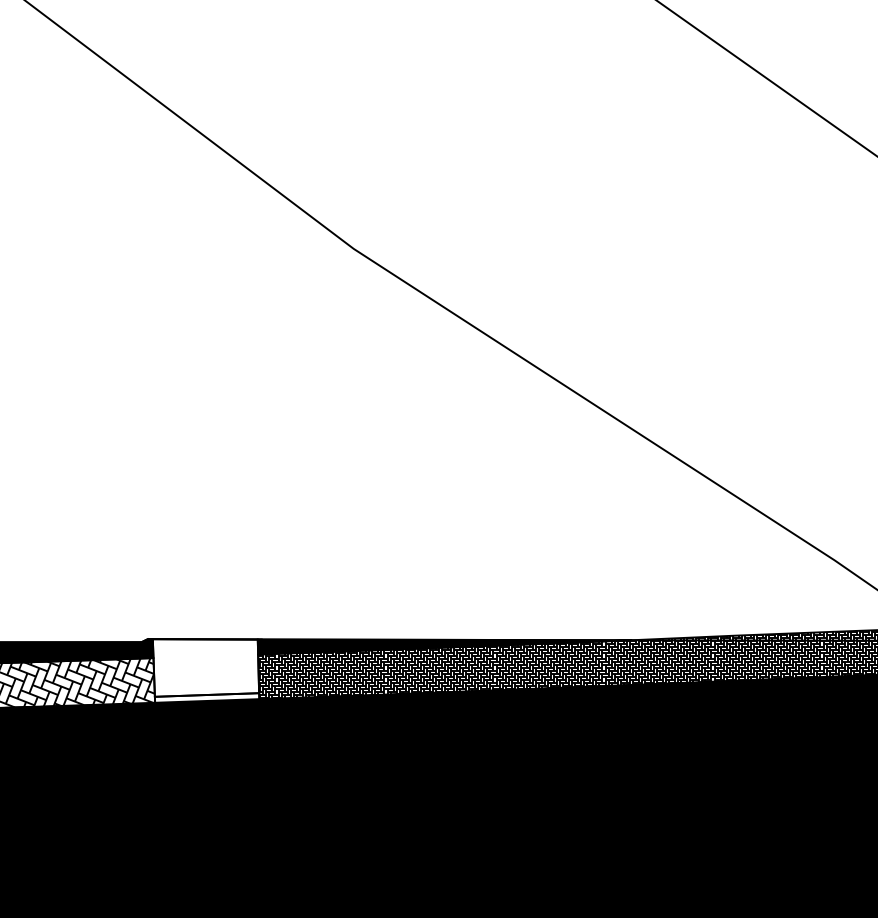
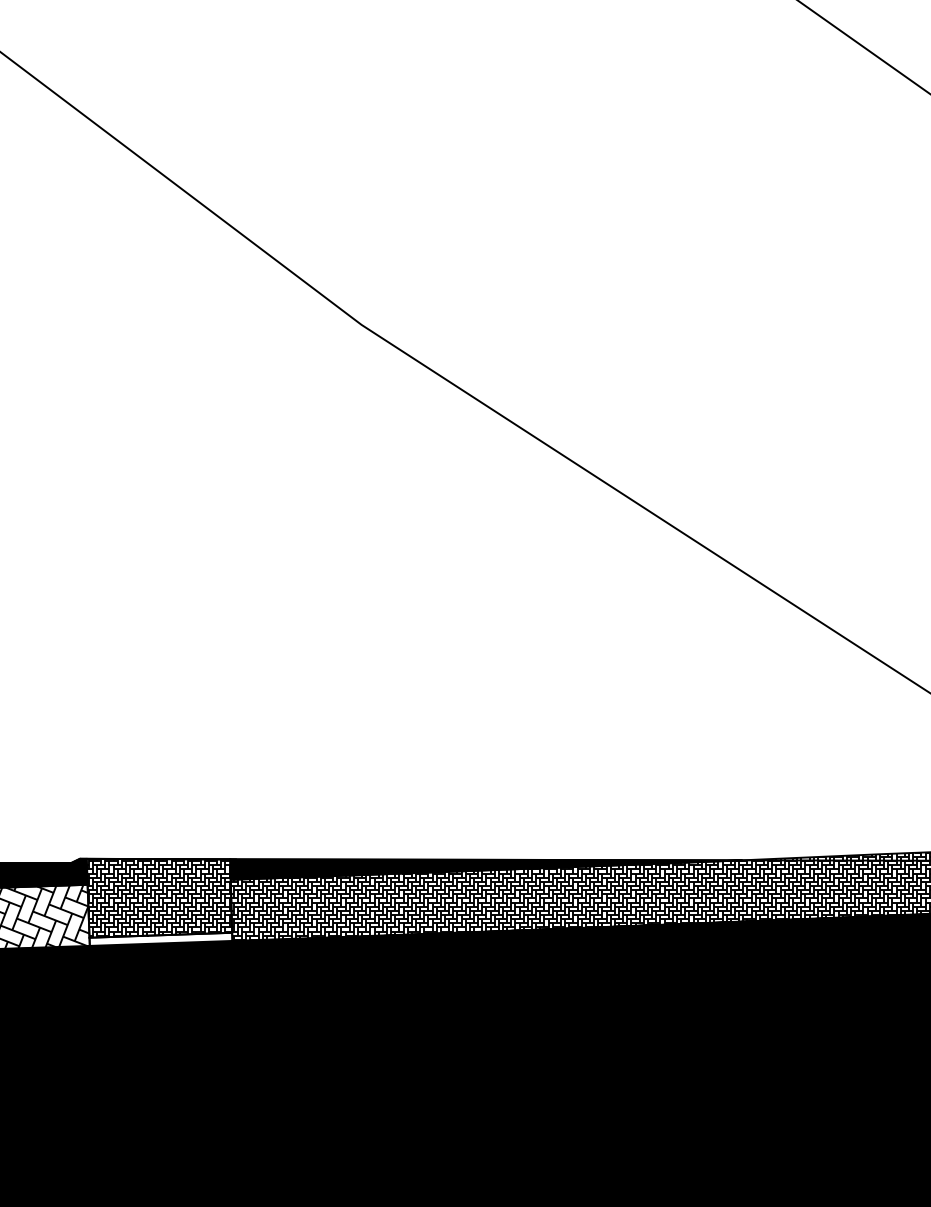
hatch: (206, 667) -> (160, 897), added

